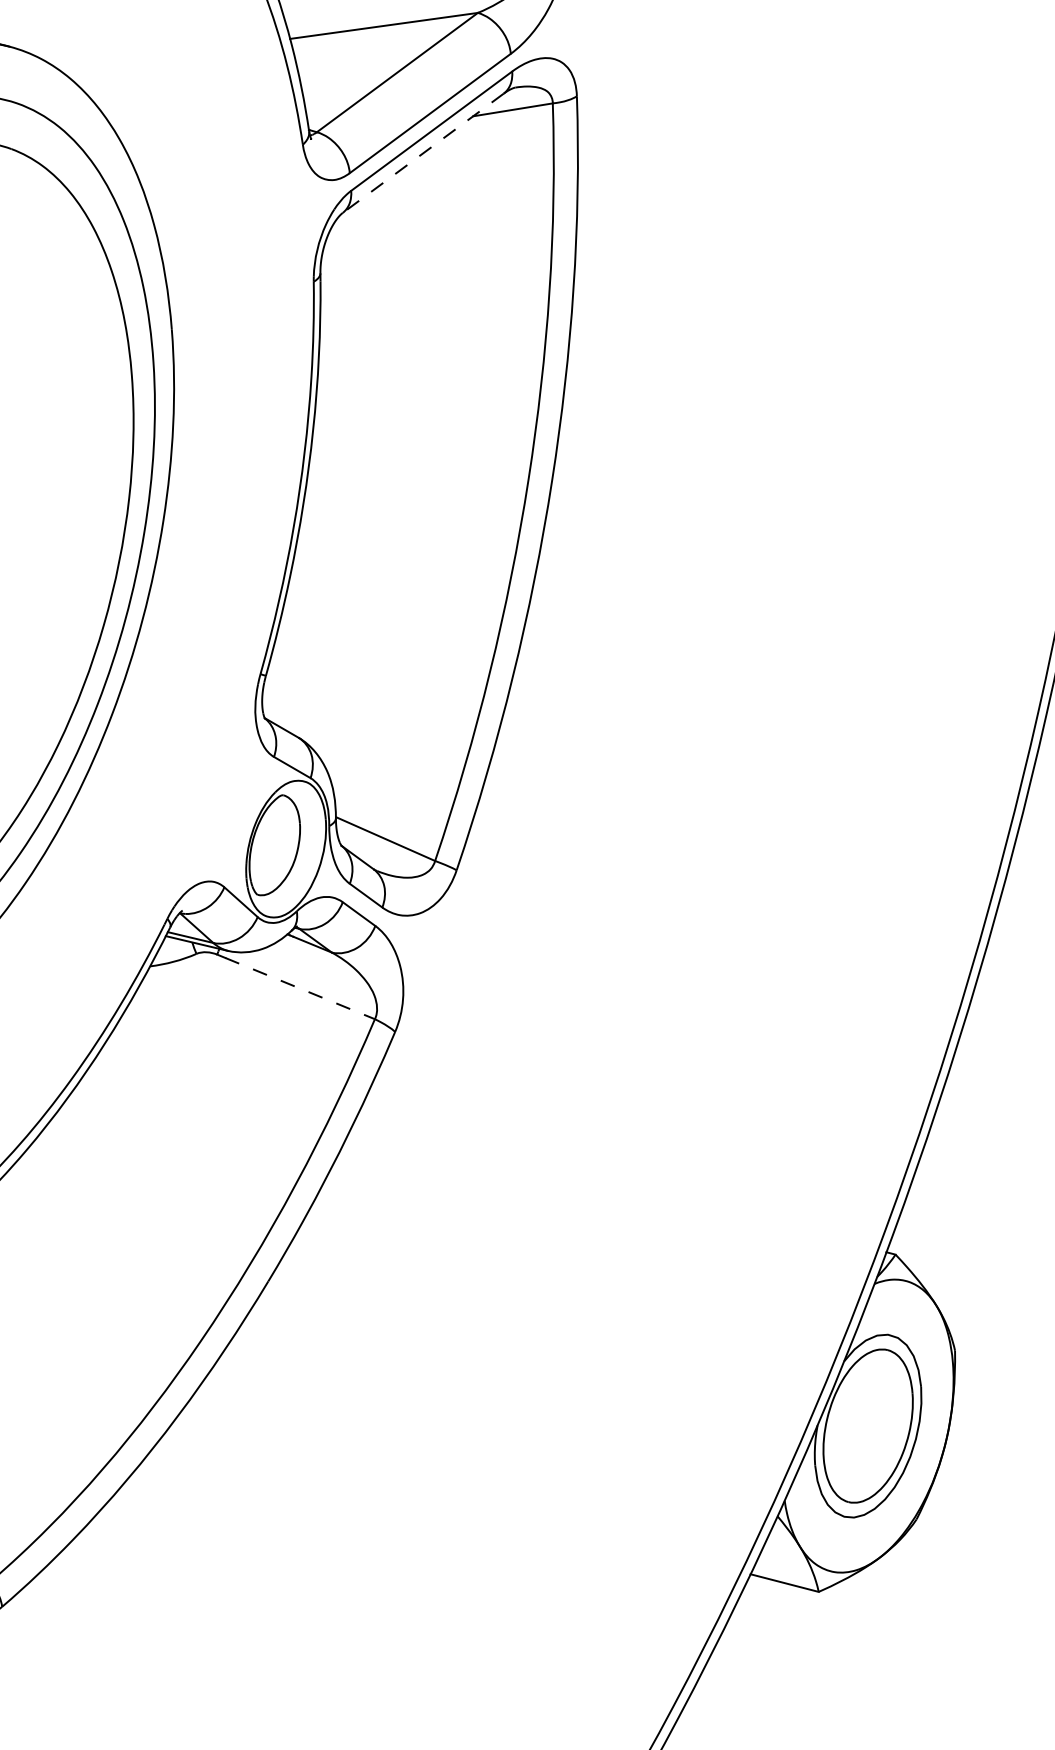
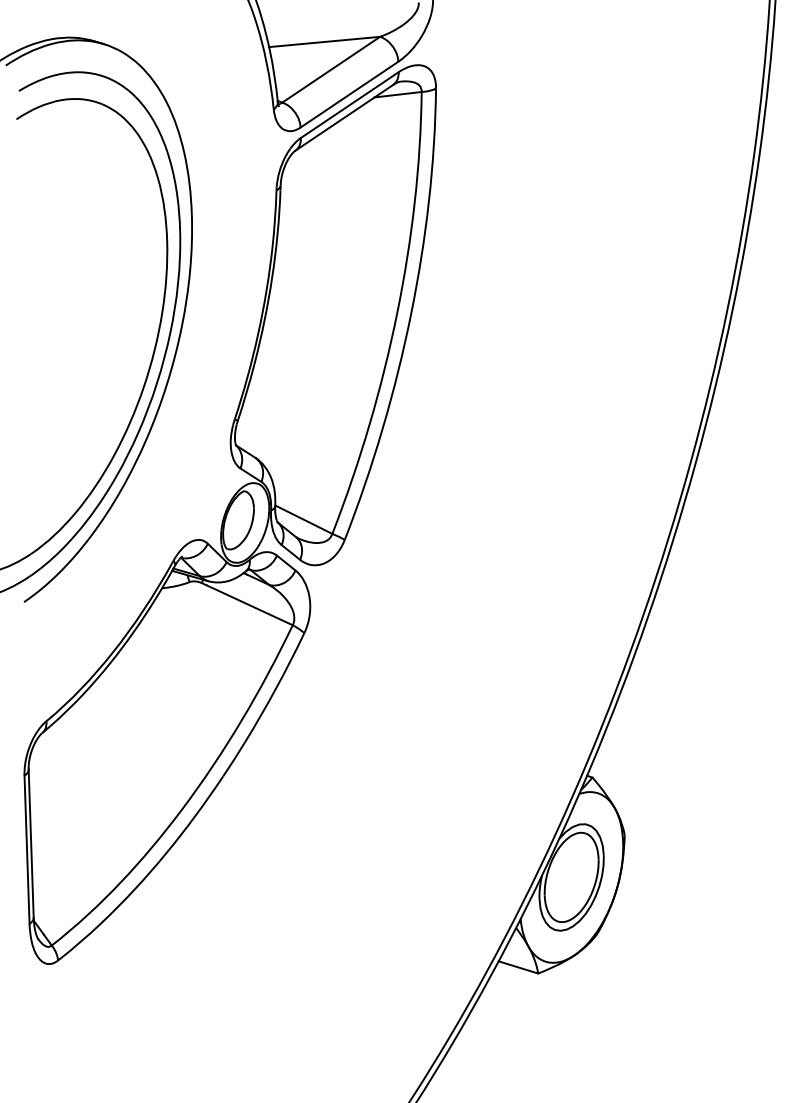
line: (423, 152) -> (344, 117), dashed -> solid
line: (299, 989) -> (249, 605), dashed -> solid

